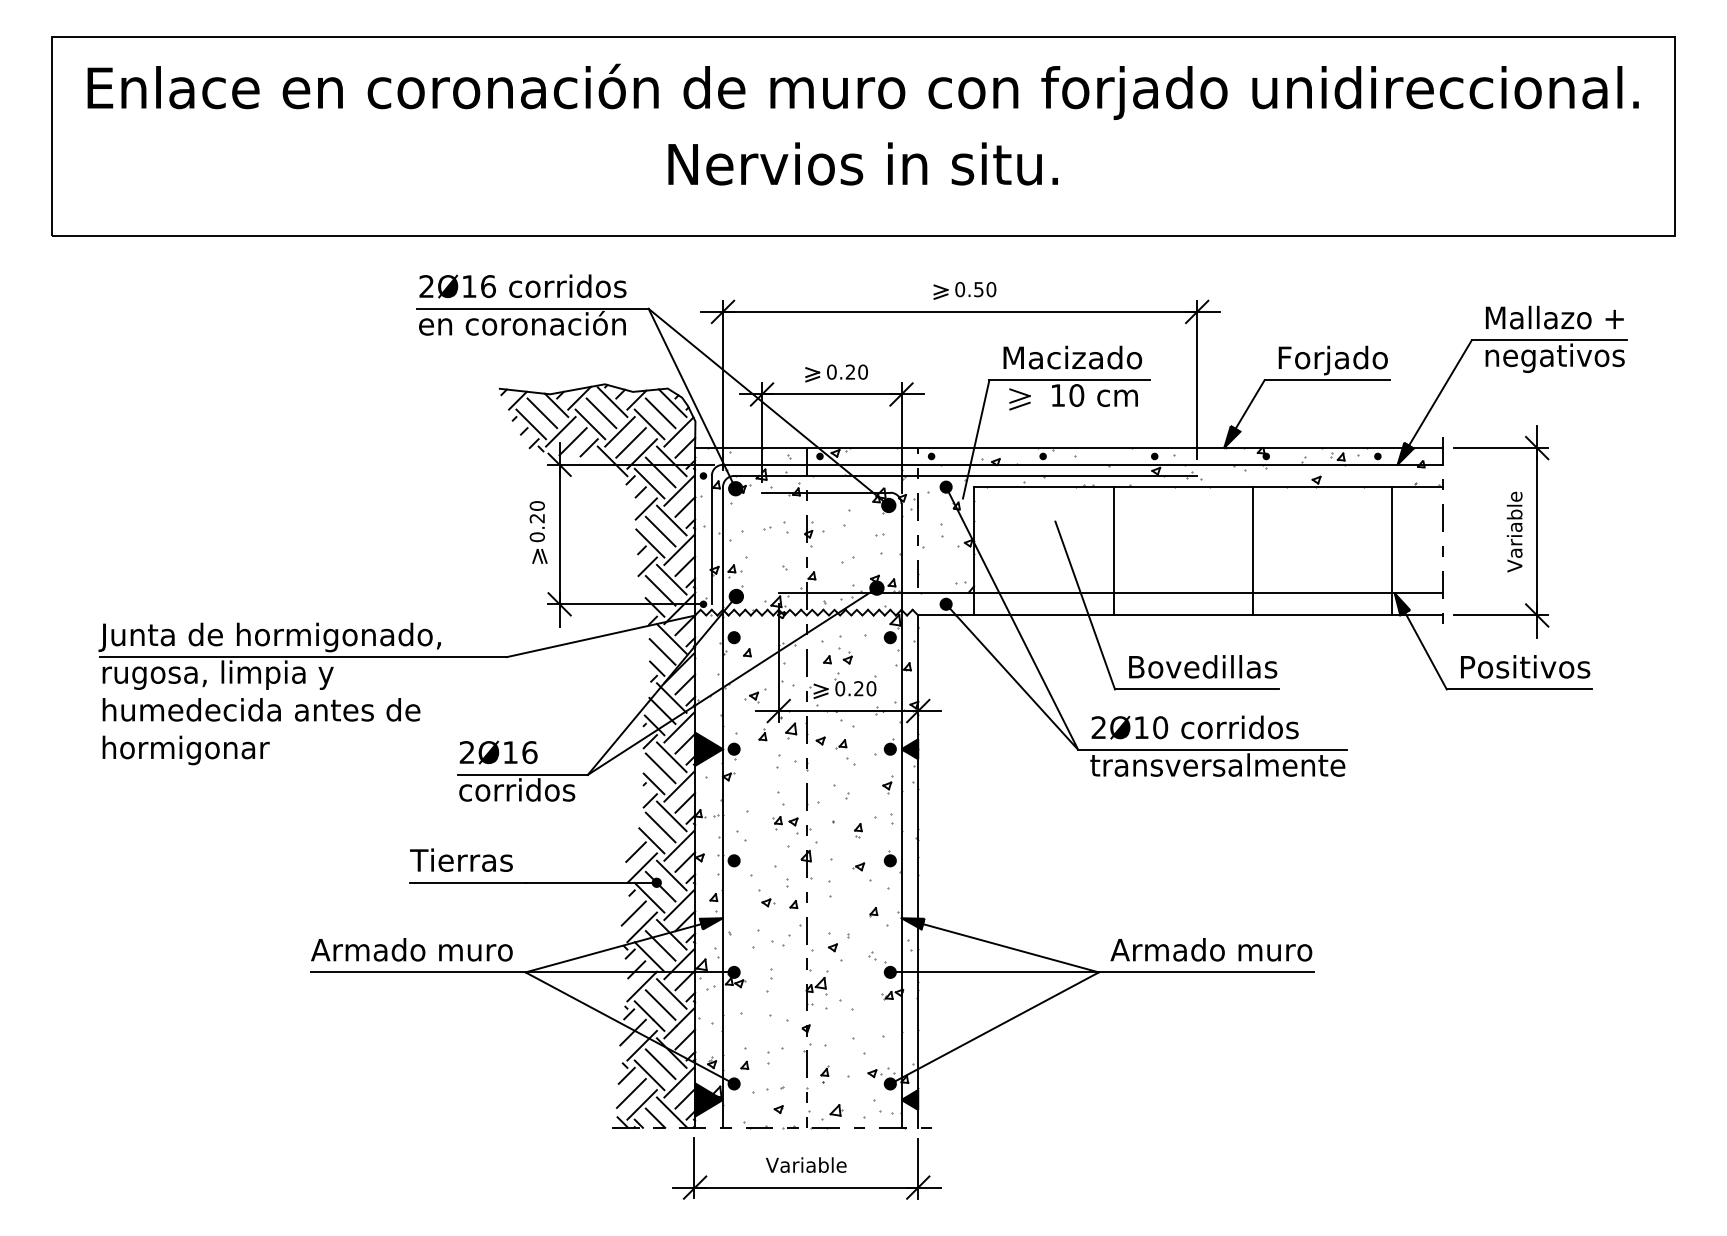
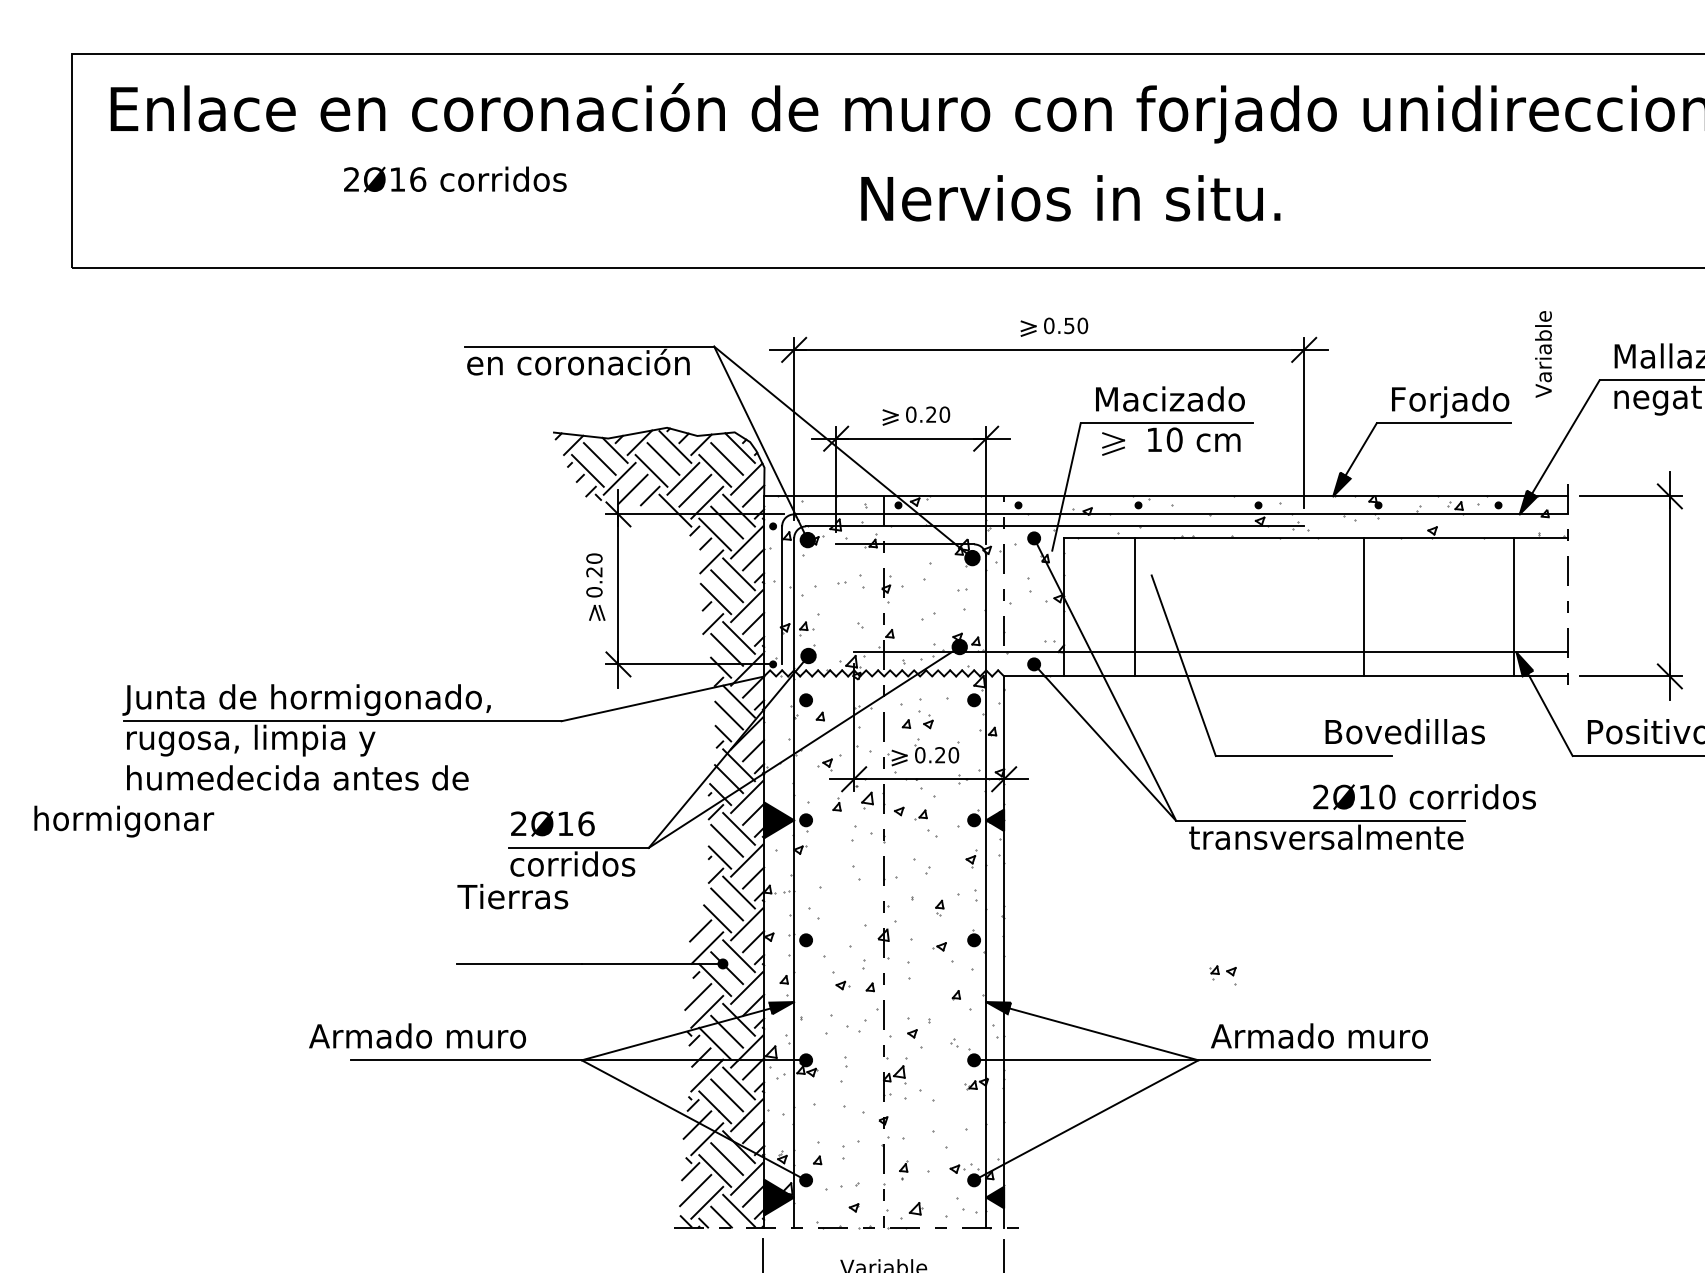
text: (862, 163) -> (1070, 197), moved
text: (522, 286) -> (454, 179), moved
text: (1514, 531) -> (1543, 353), moved
line: (1113, 551) -> (1134, 607), moved
text: (1203, 666) -> (1405, 731), moved
text: (1194, 727) -> (1423, 796), moved
text: (185, 750) -> (123, 821), moved
part: (785, 825) -> (1222, 975), moved
text: (461, 859) -> (512, 895), moved
text: (411, 949) -> (417, 1035), moved

